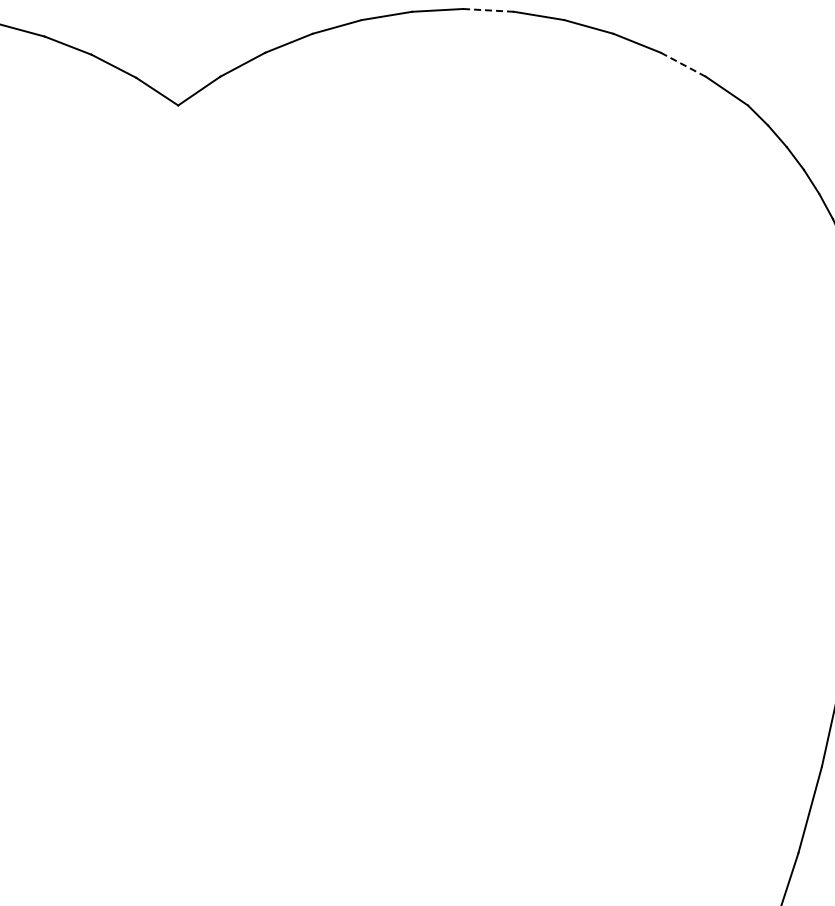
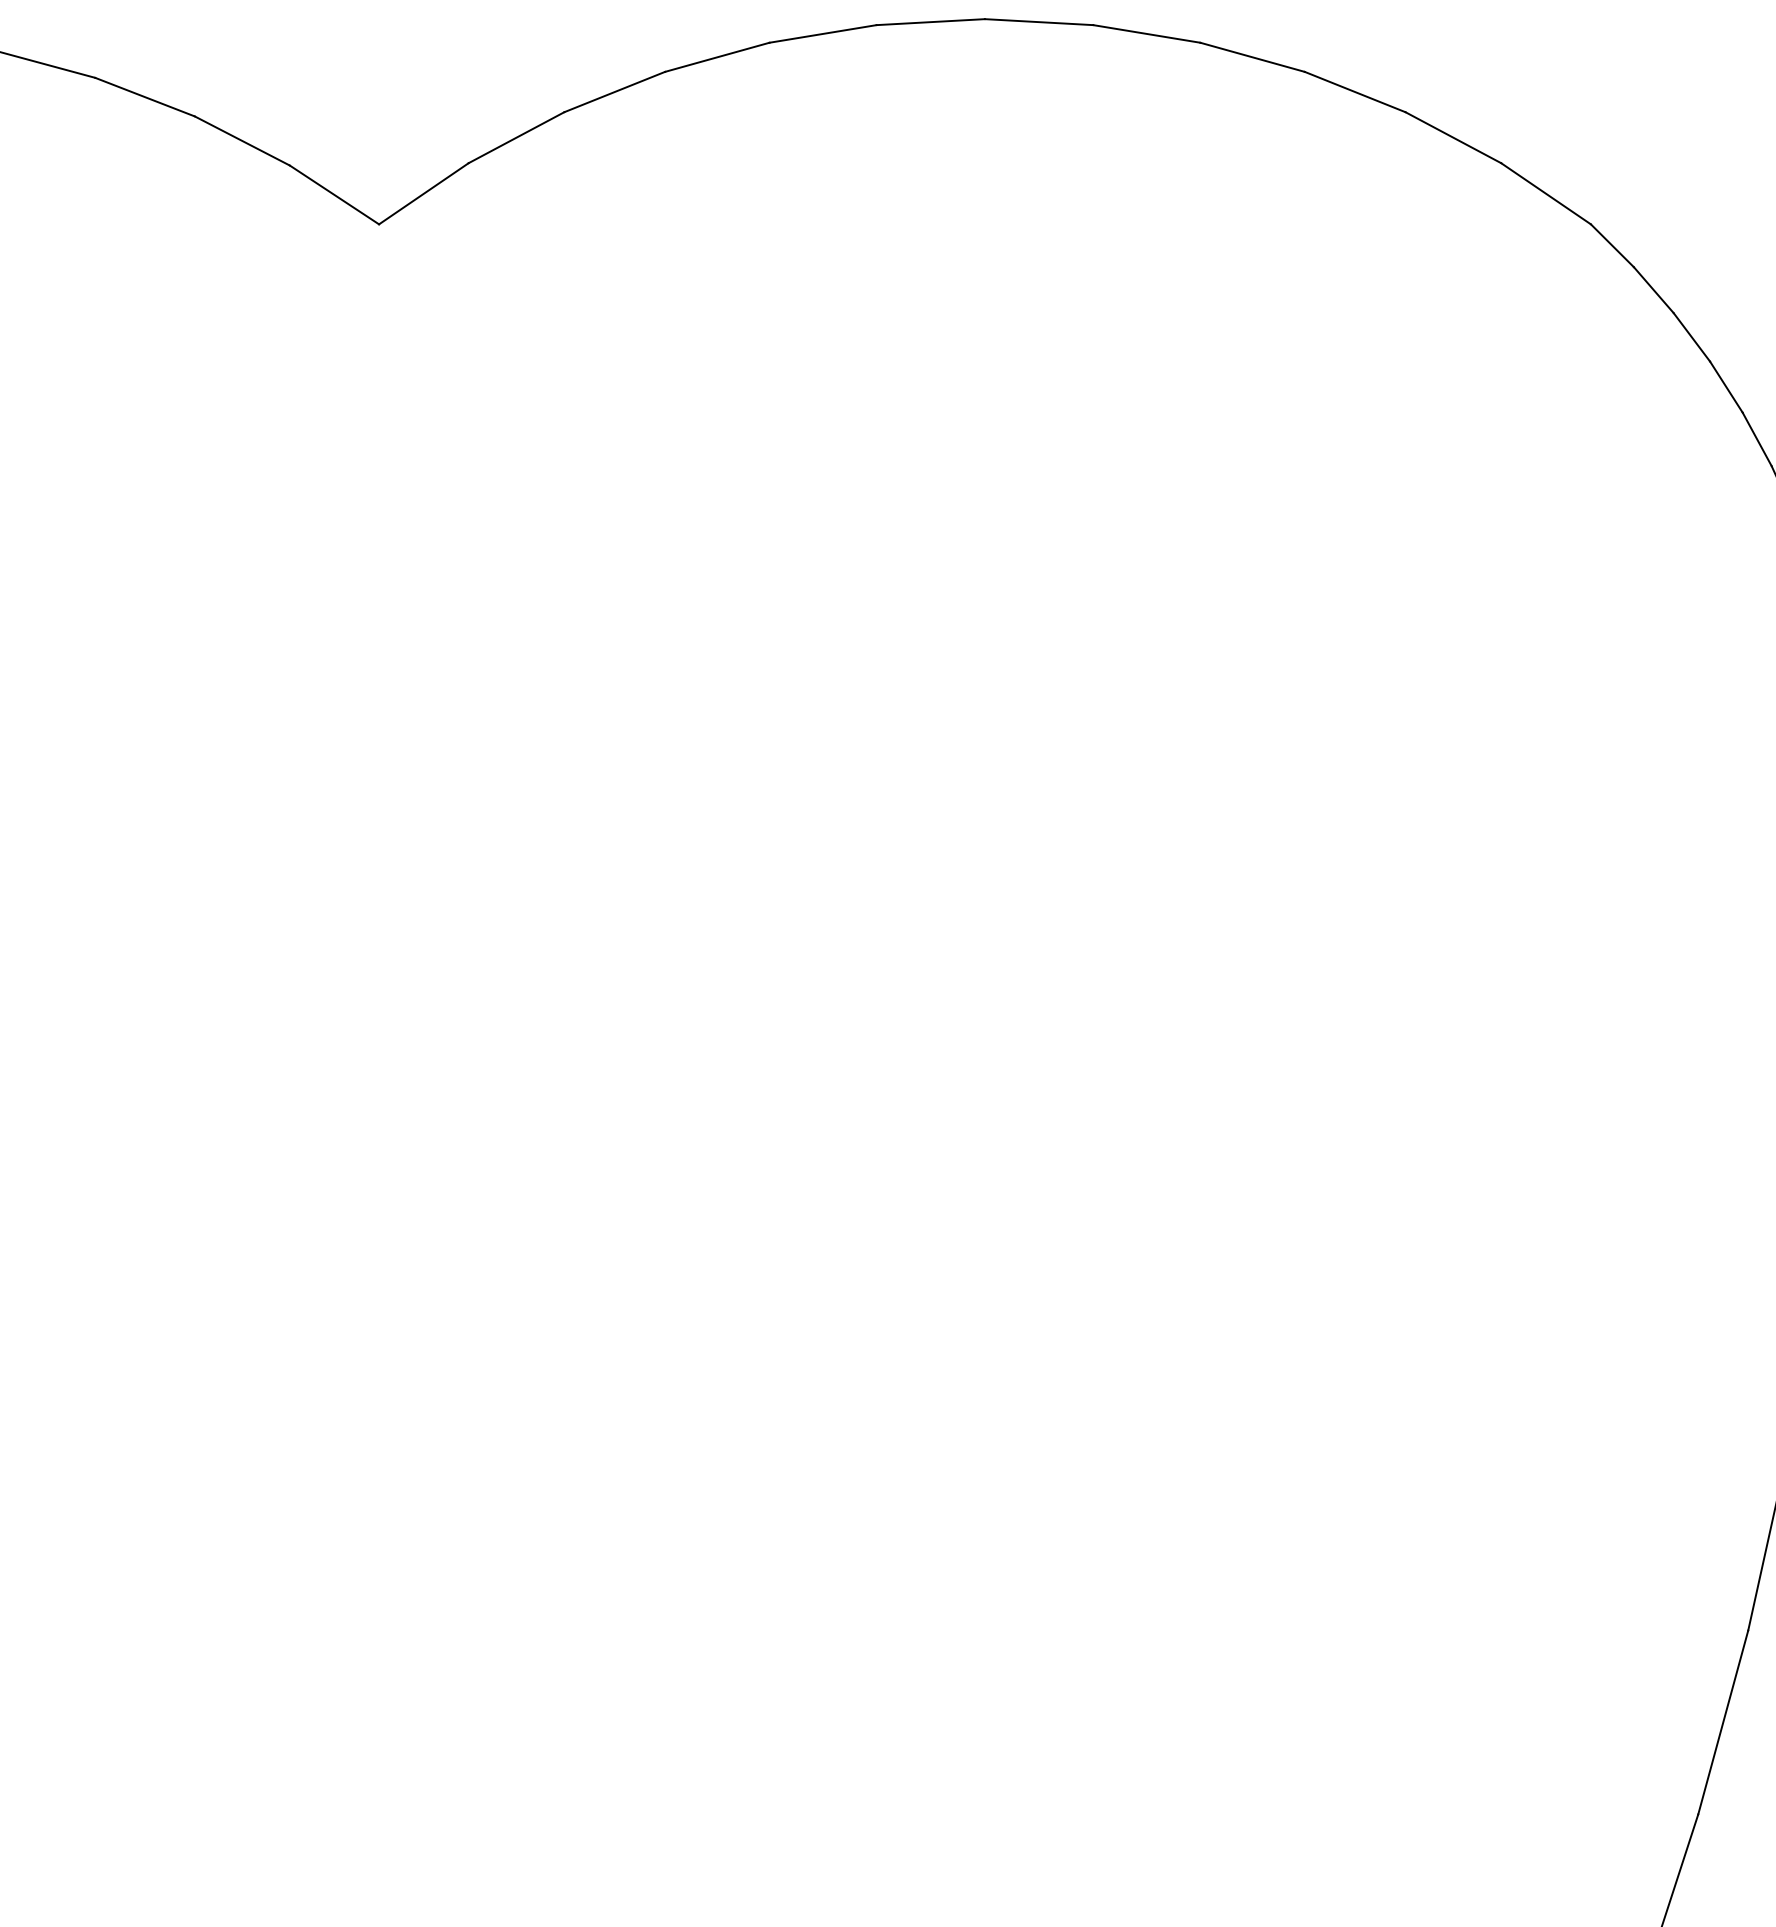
line: (488, 10) -> (1039, 22), dashed -> solid
line: (683, 64) -> (1453, 137), dashed -> solid

